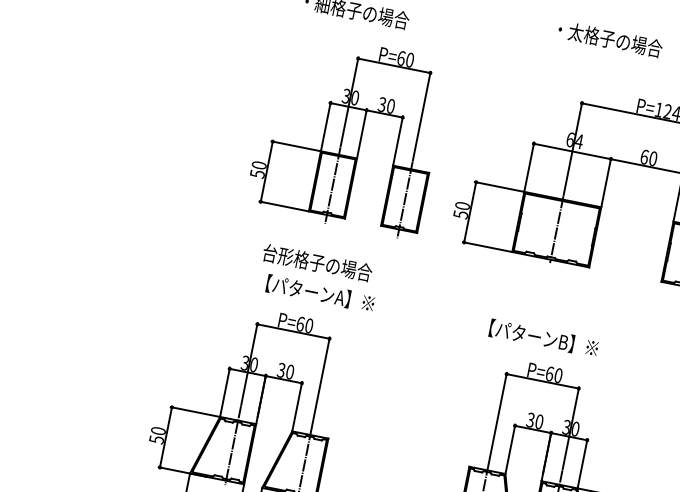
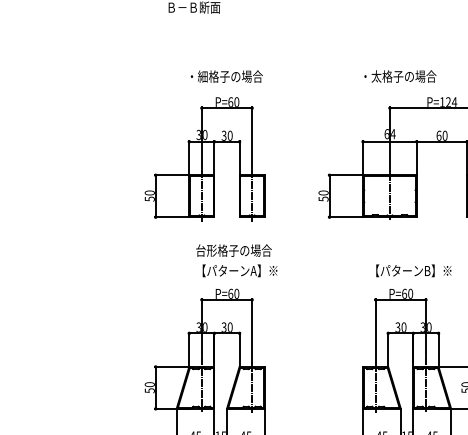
text: (610, 39) -> (400, 76), moved
part: (347, 132) -> (204, 159), moved
text: (543, 337) -> (413, 270), moved

